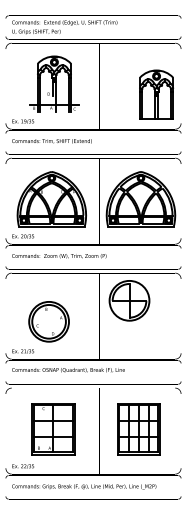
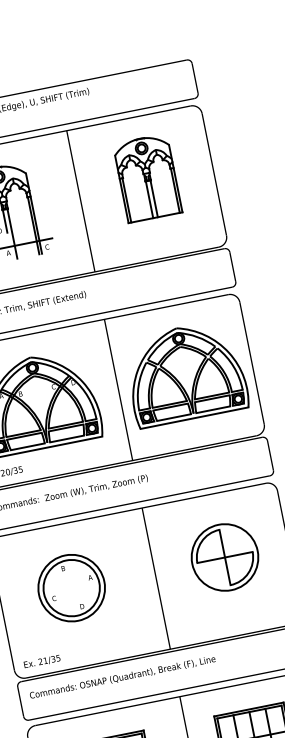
part: (156, 94) -> (147, 178), moved
part: (129, 300) -> (224, 556), moved
part: (48, 321) -> (70, 587), moved

